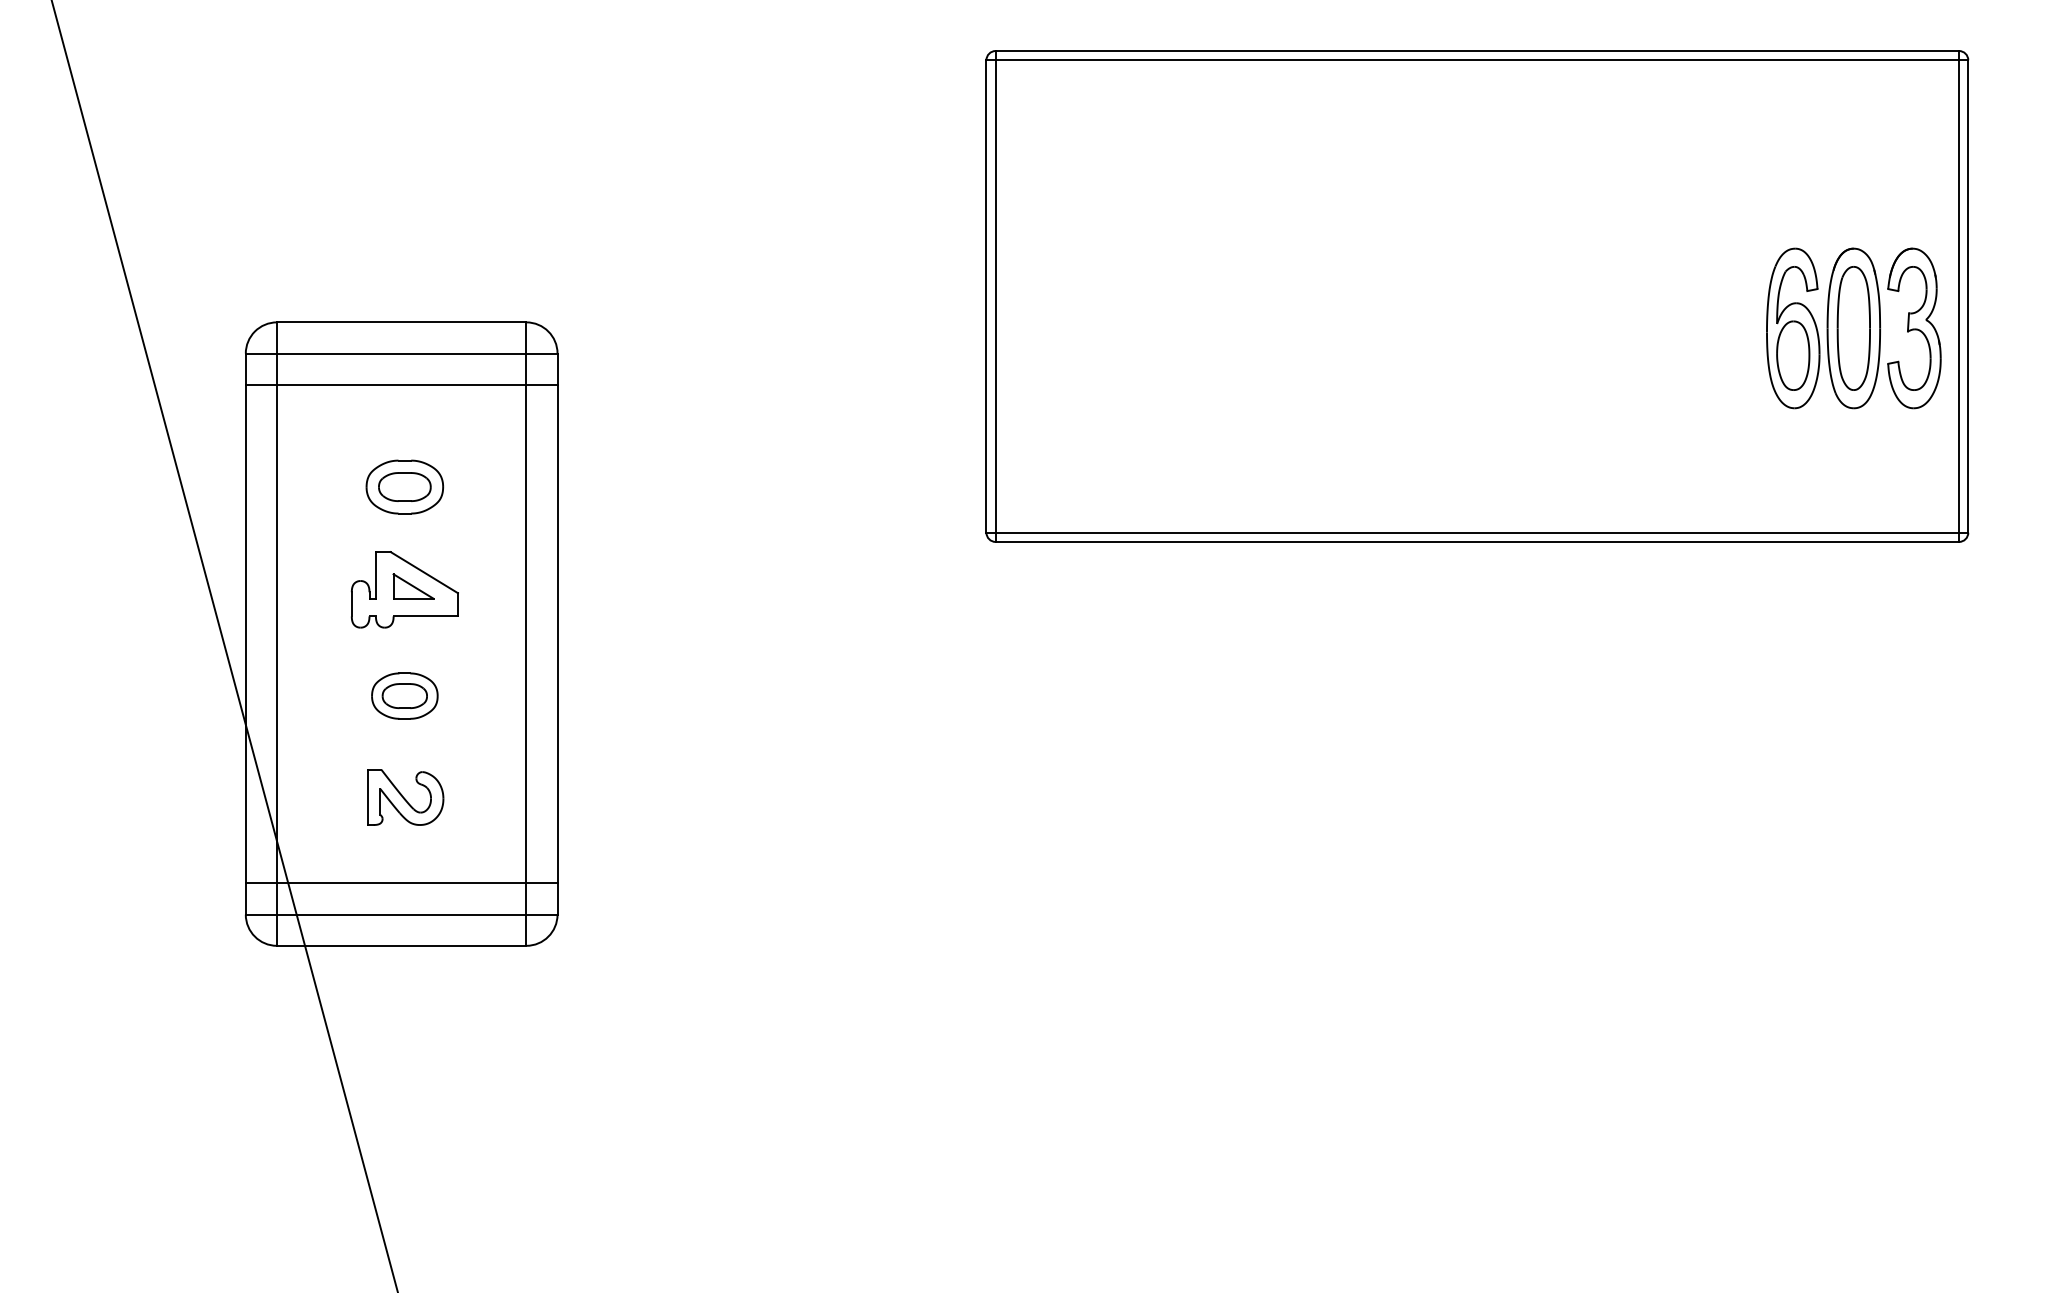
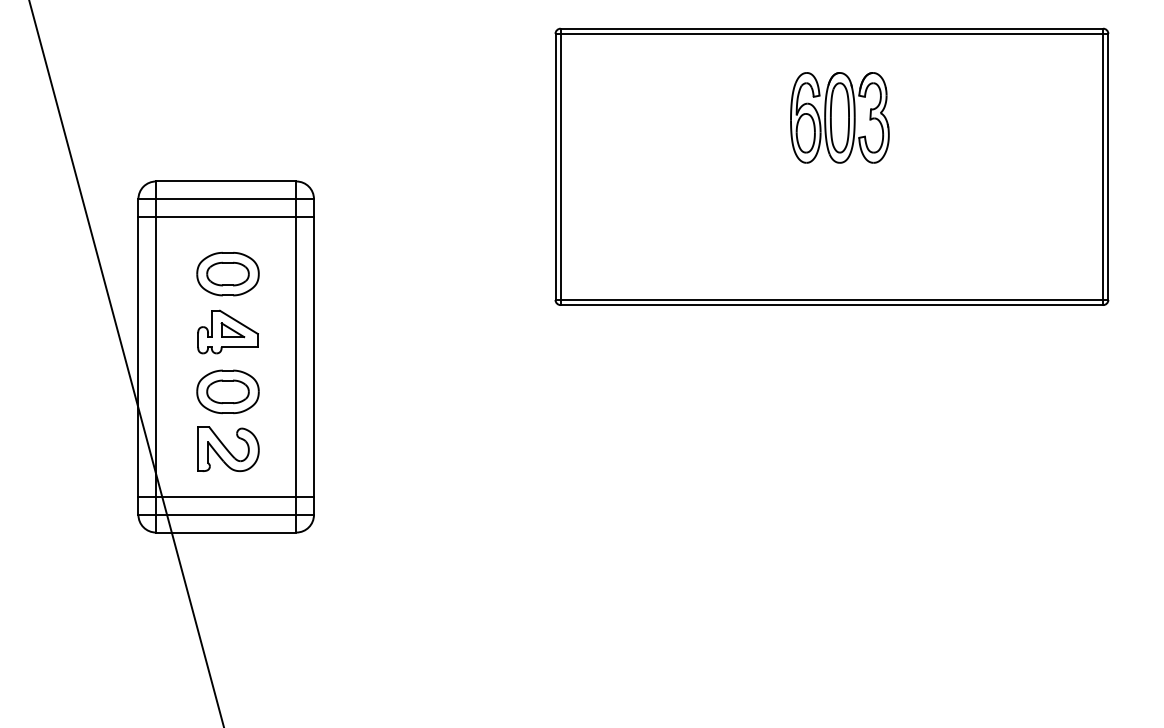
part: (1853, 327) -> (839, 117), moved
part: (403, 487) -> (227, 274), size x1.43
part: (403, 695) -> (227, 391), size x1.67
part: (405, 796) -> (228, 448), size x1.43

